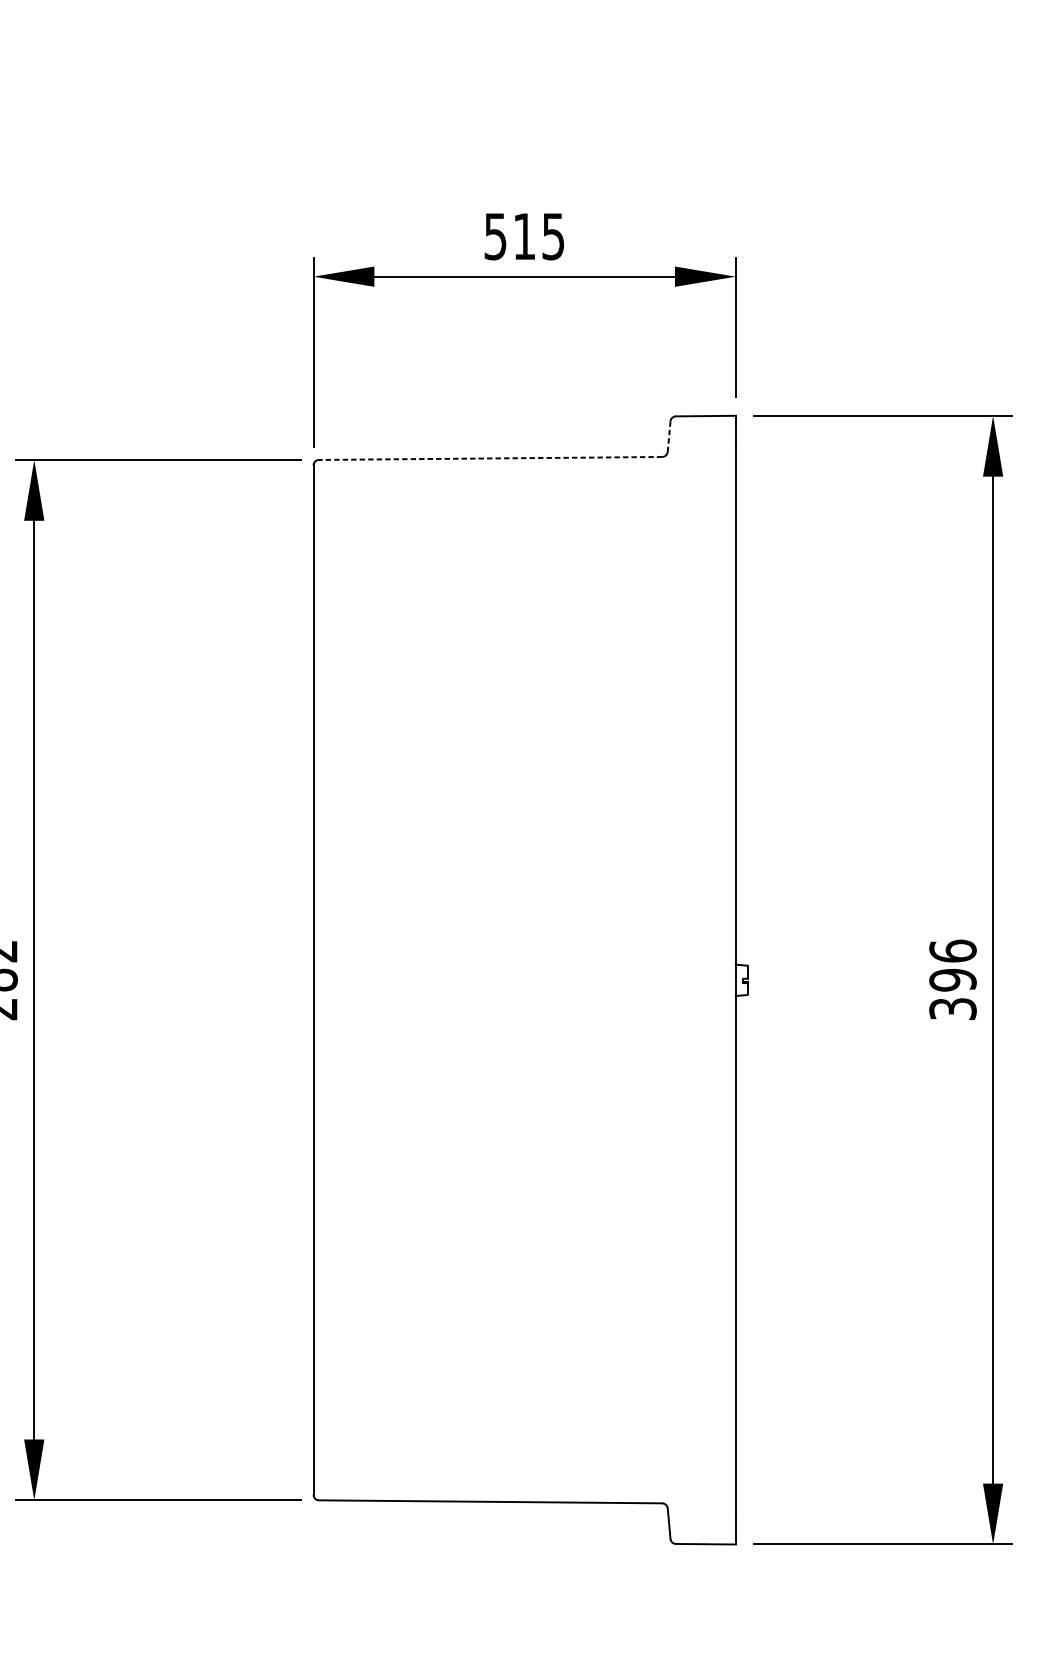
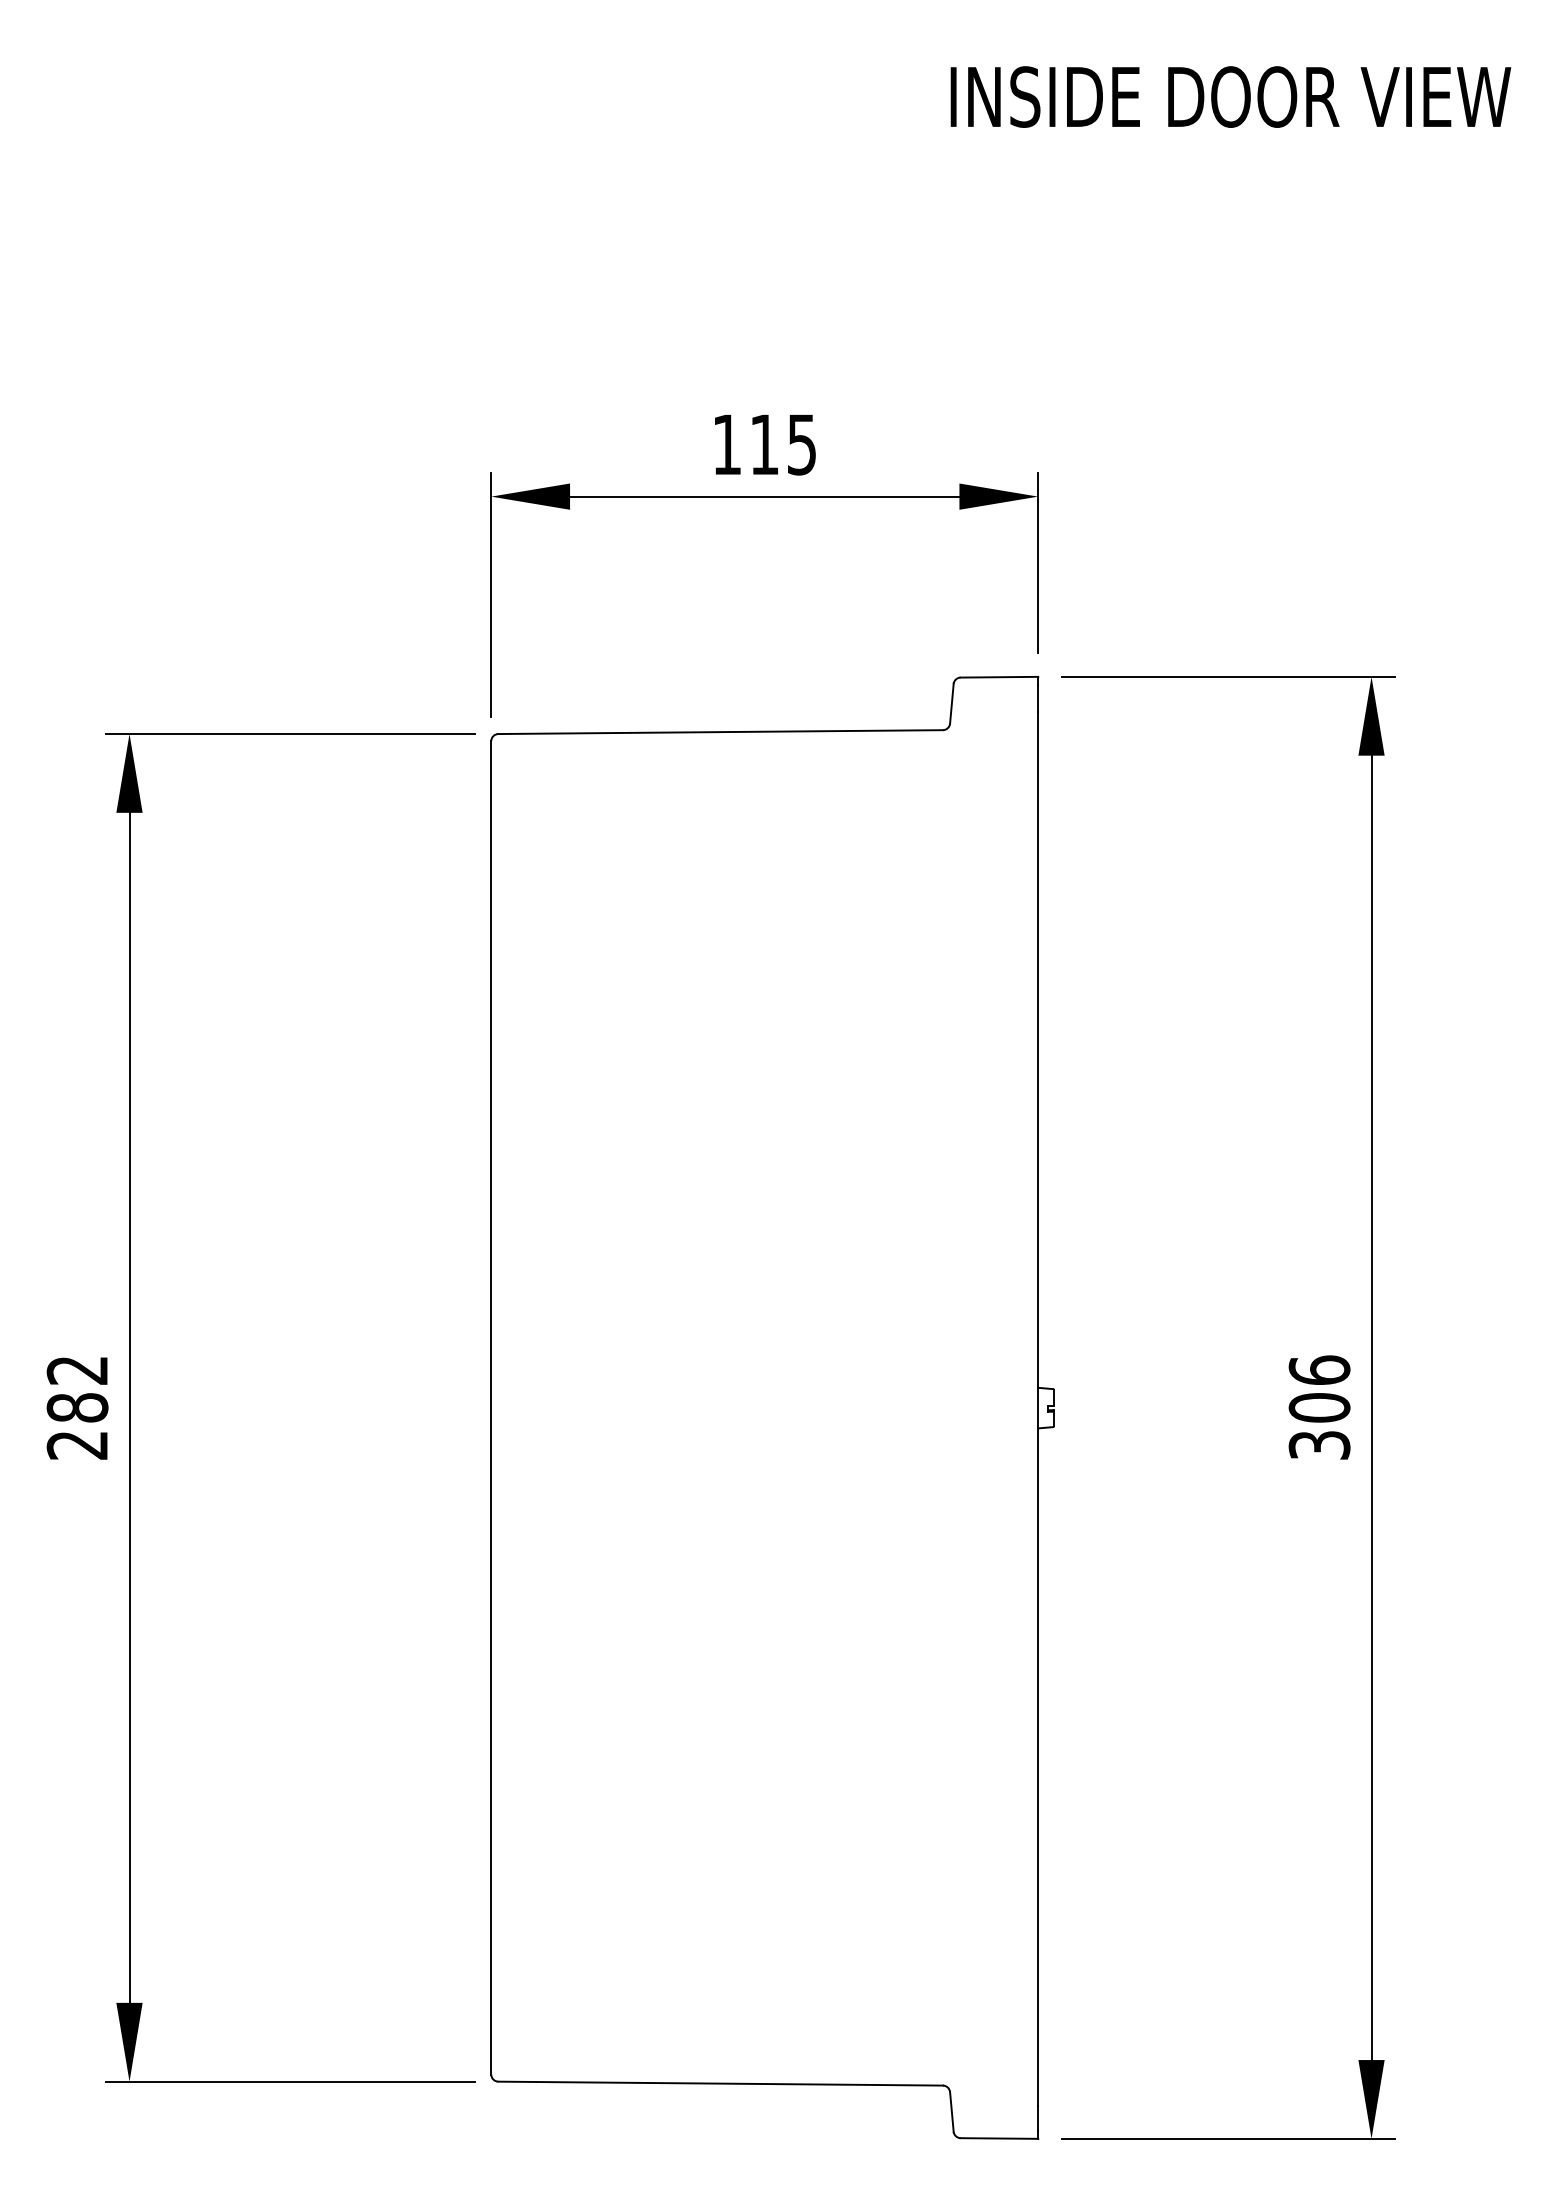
text: (495, 236) -> (726, 444), 515 -> 115
line: (668, 436) -> (951, 703), dashed -> solid
line: (490, 458) -> (720, 732), dashed -> solid
text: (952, 979) -> (1319, 1407), 396 -> 306

